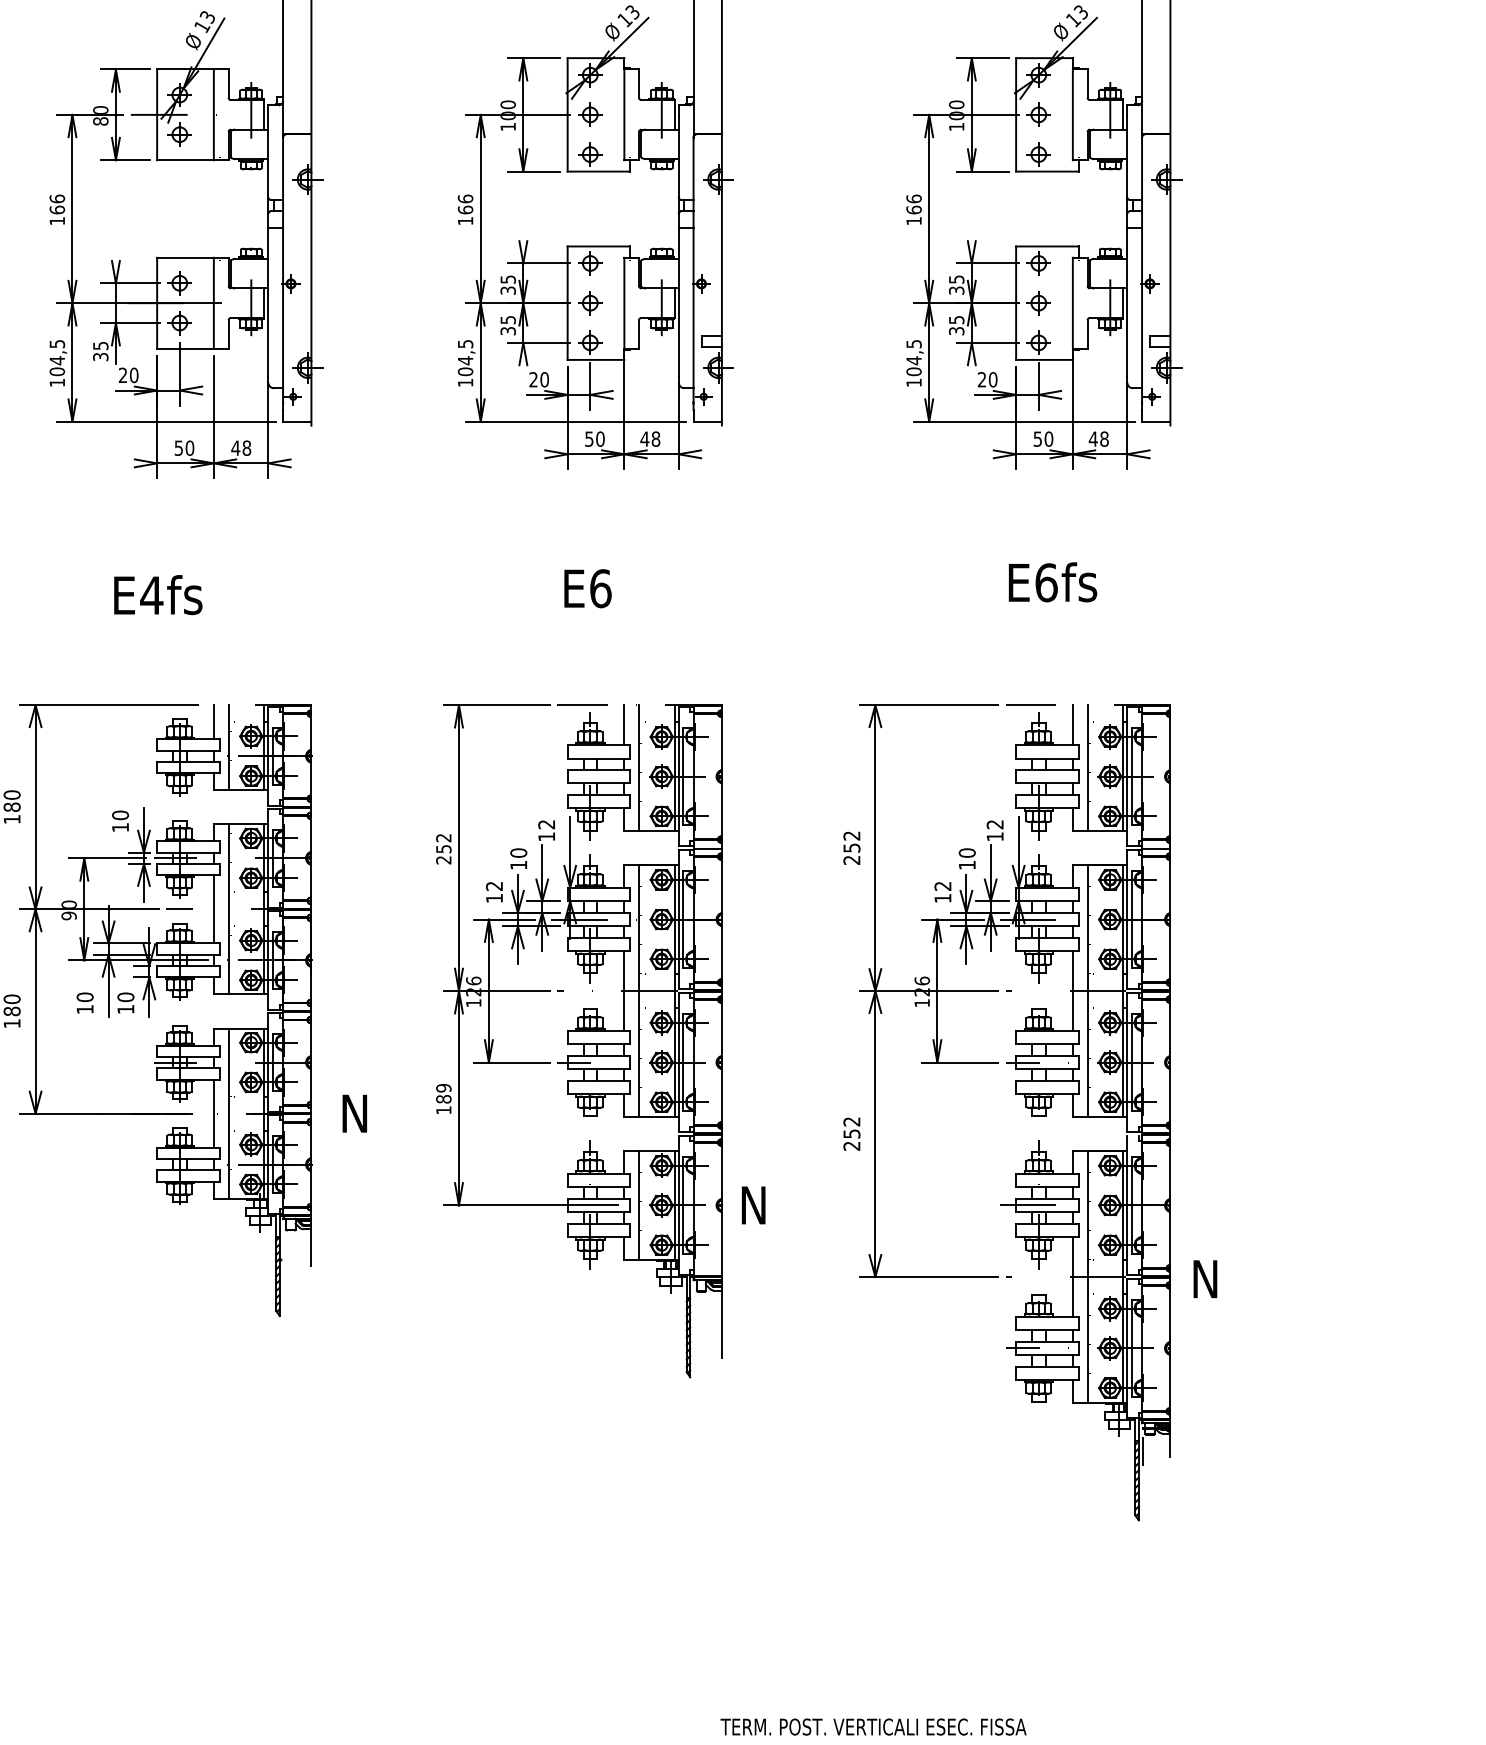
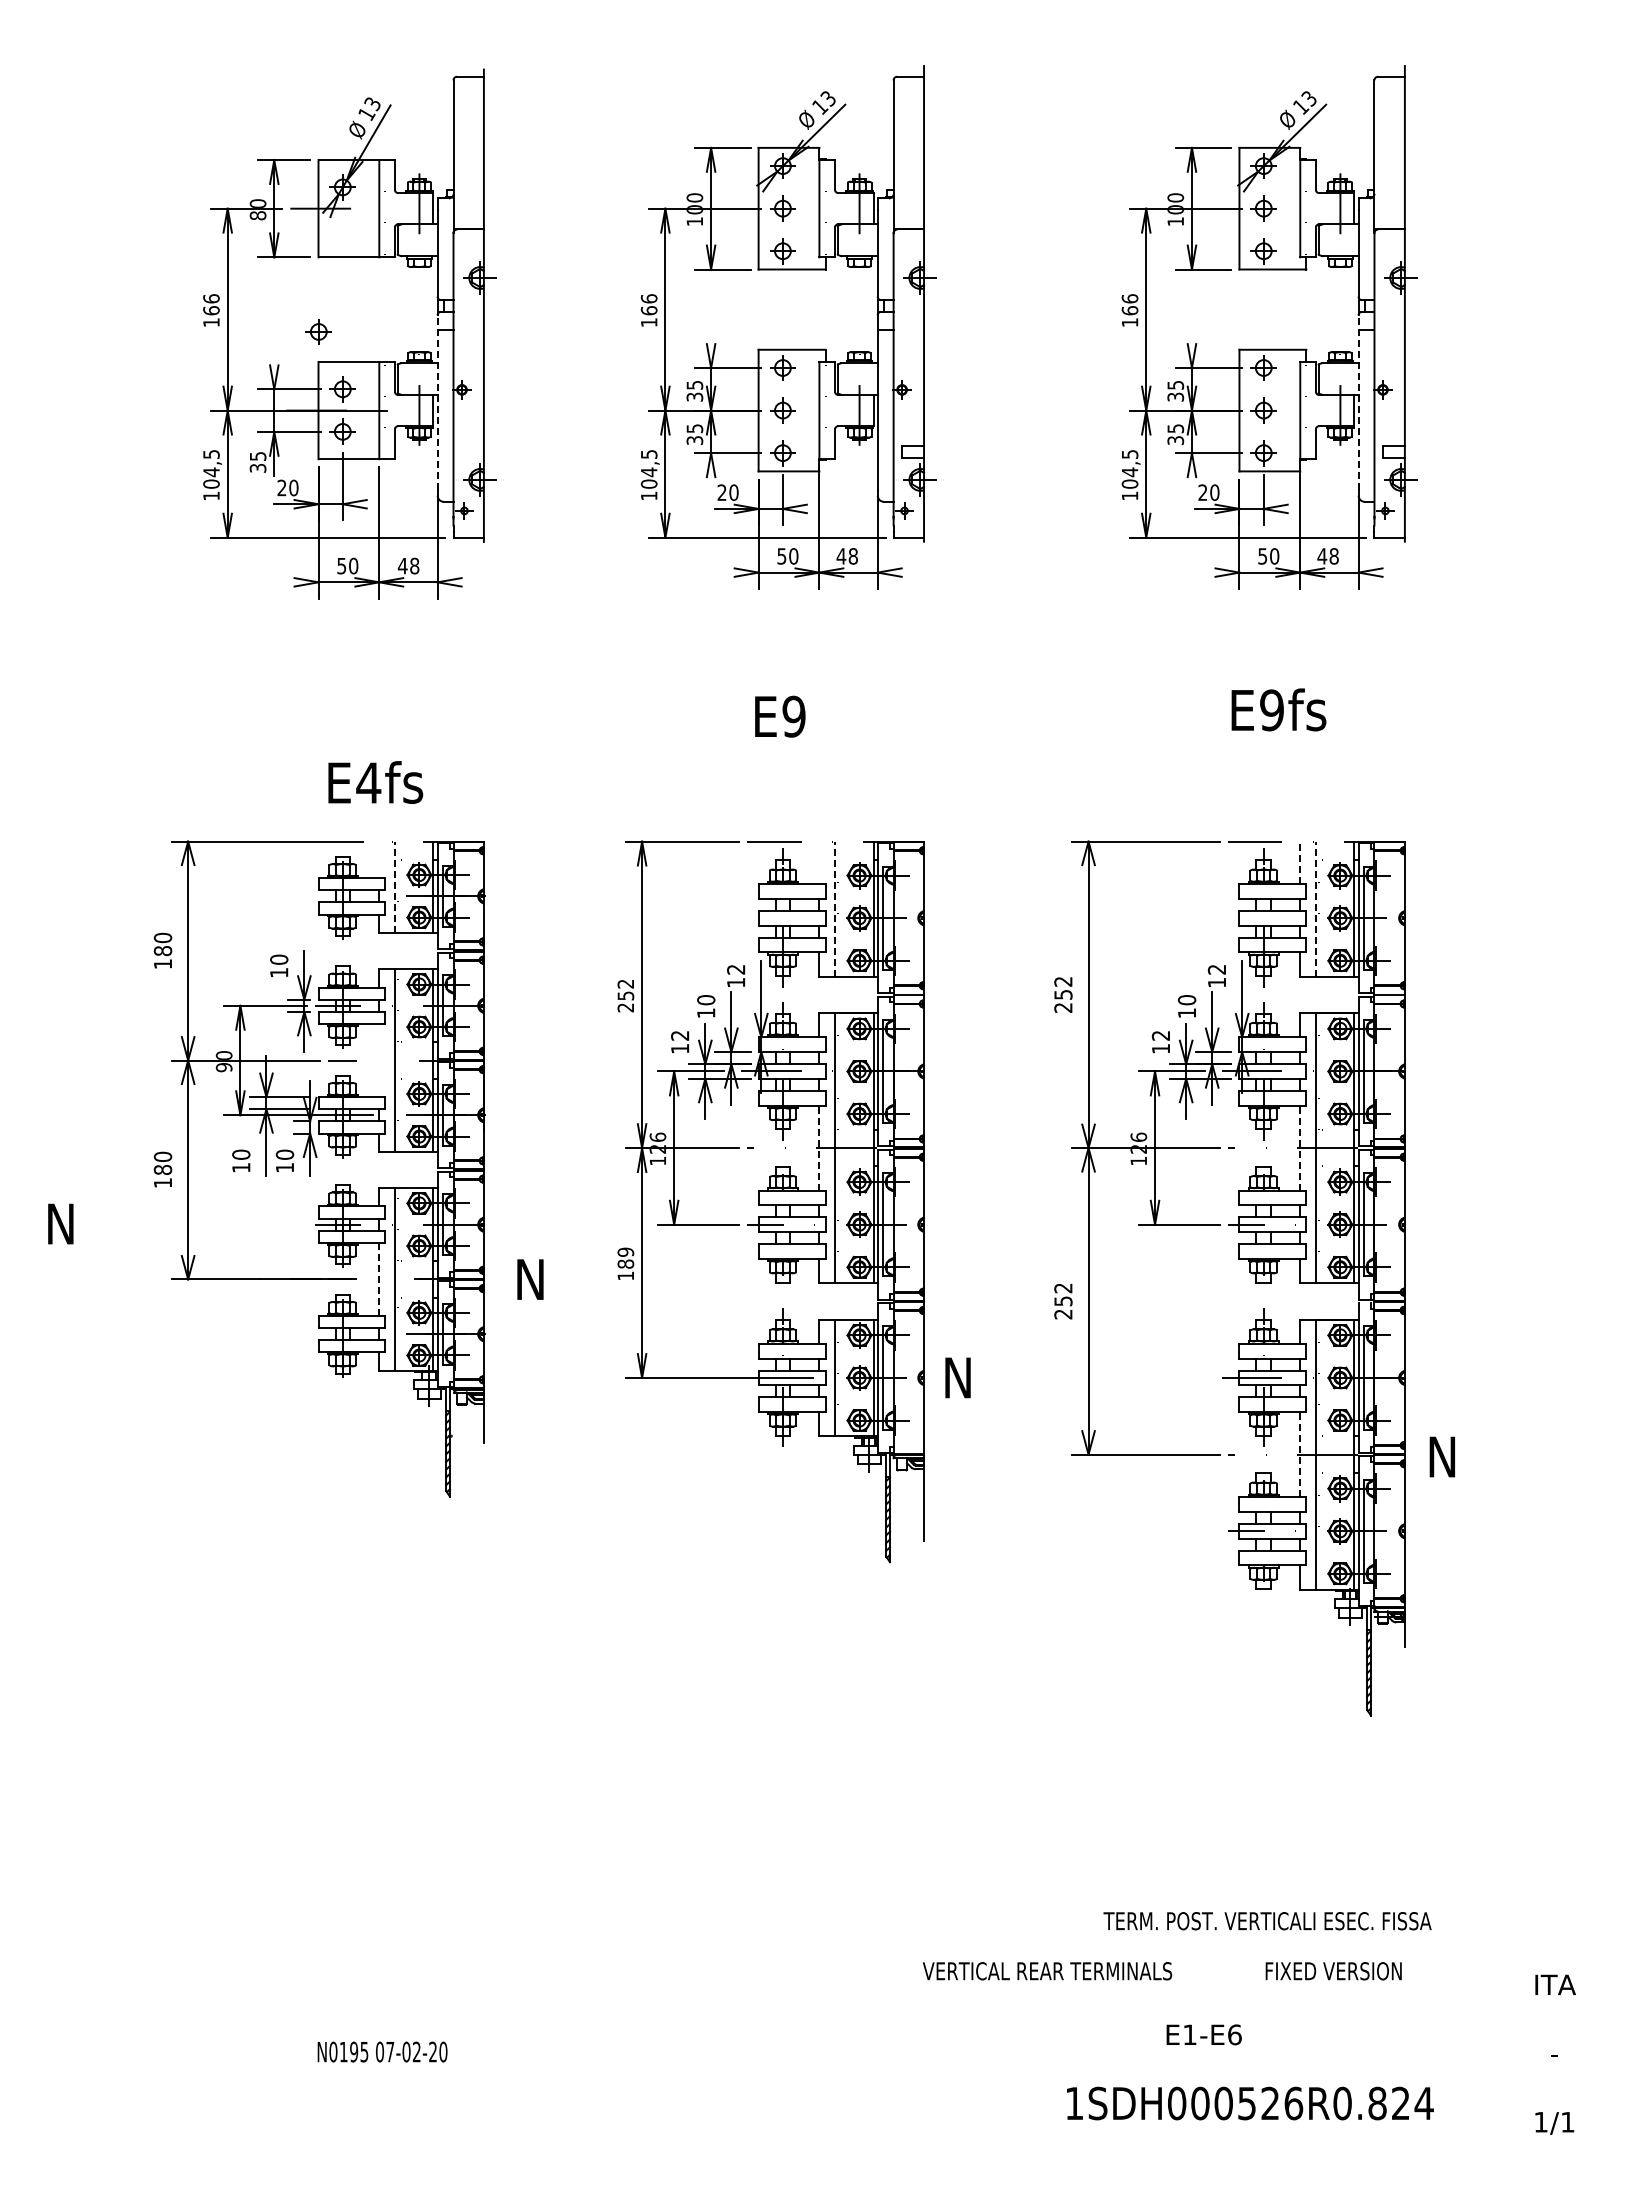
part: (179, 134) -> (318, 331), moved
line: (268, 295) -> (437, 402), solid -> dashed
line: (1127, 295) -> (1358, 402), solid -> dashed
text: (1046, 582) -> (1272, 710), E6fs -> E9fs
text: (600, 588) -> (793, 716), E6 -> E9
text: (158, 595) -> (375, 782), moved
line: (214, 721) -> (379, 859), removed
line: (624, 724) -> (819, 862), removed
line: (1073, 724) -> (1300, 862), solid -> dashed
line: (228, 748) -> (395, 887), solid -> dashed
line: (639, 768) -> (835, 909), solid -> dashed
line: (1087, 768) -> (1316, 909), solid -> dashed
line: (214, 909) -> (379, 1060), removed
line: (624, 991) -> (819, 1148), solid -> dashed
line: (1073, 991) -> (1300, 1148), solid -> dashed
line: (214, 1112) -> (379, 1278), solid -> dashed
line: (1073, 1276) -> (1300, 1454), solid -> dashed
line: (1143, 1451) -> (1375, 1641), removed
text: (873, 1727) -> (1267, 1921), moved

